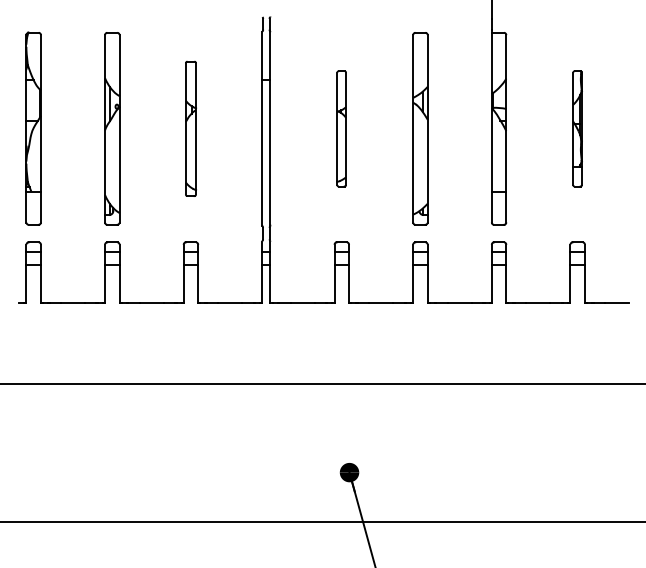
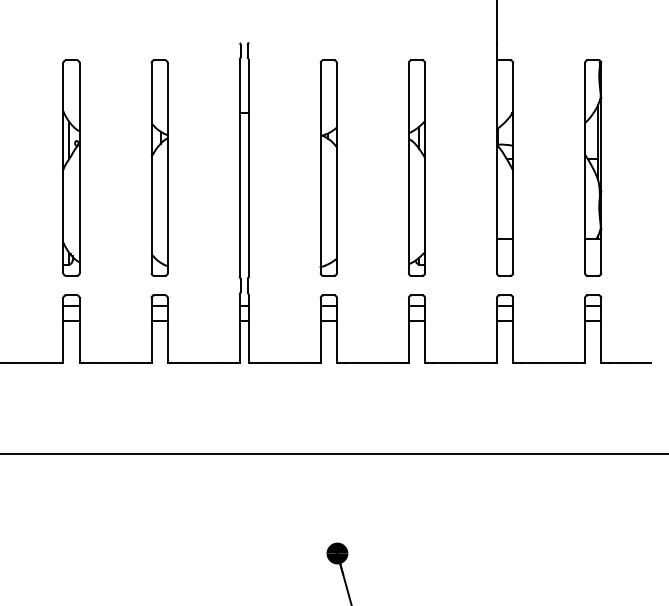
part: (190, 128) -> (159, 167), size x1.43
part: (341, 128) -> (328, 167), size x1.67
part: (577, 128) -> (592, 167), size x1.67

